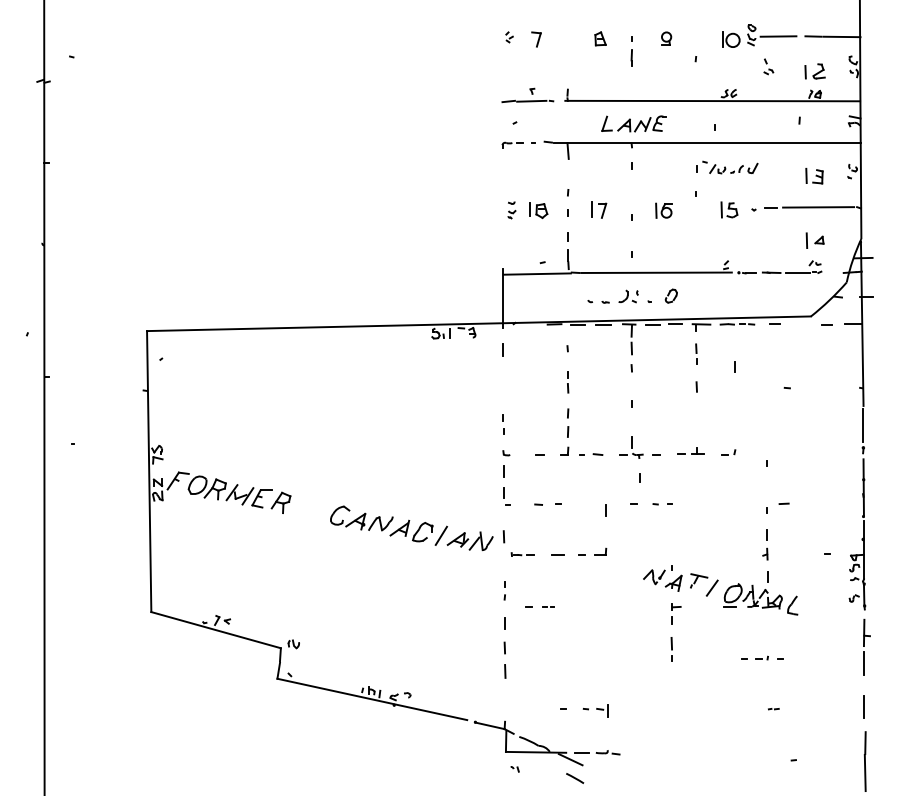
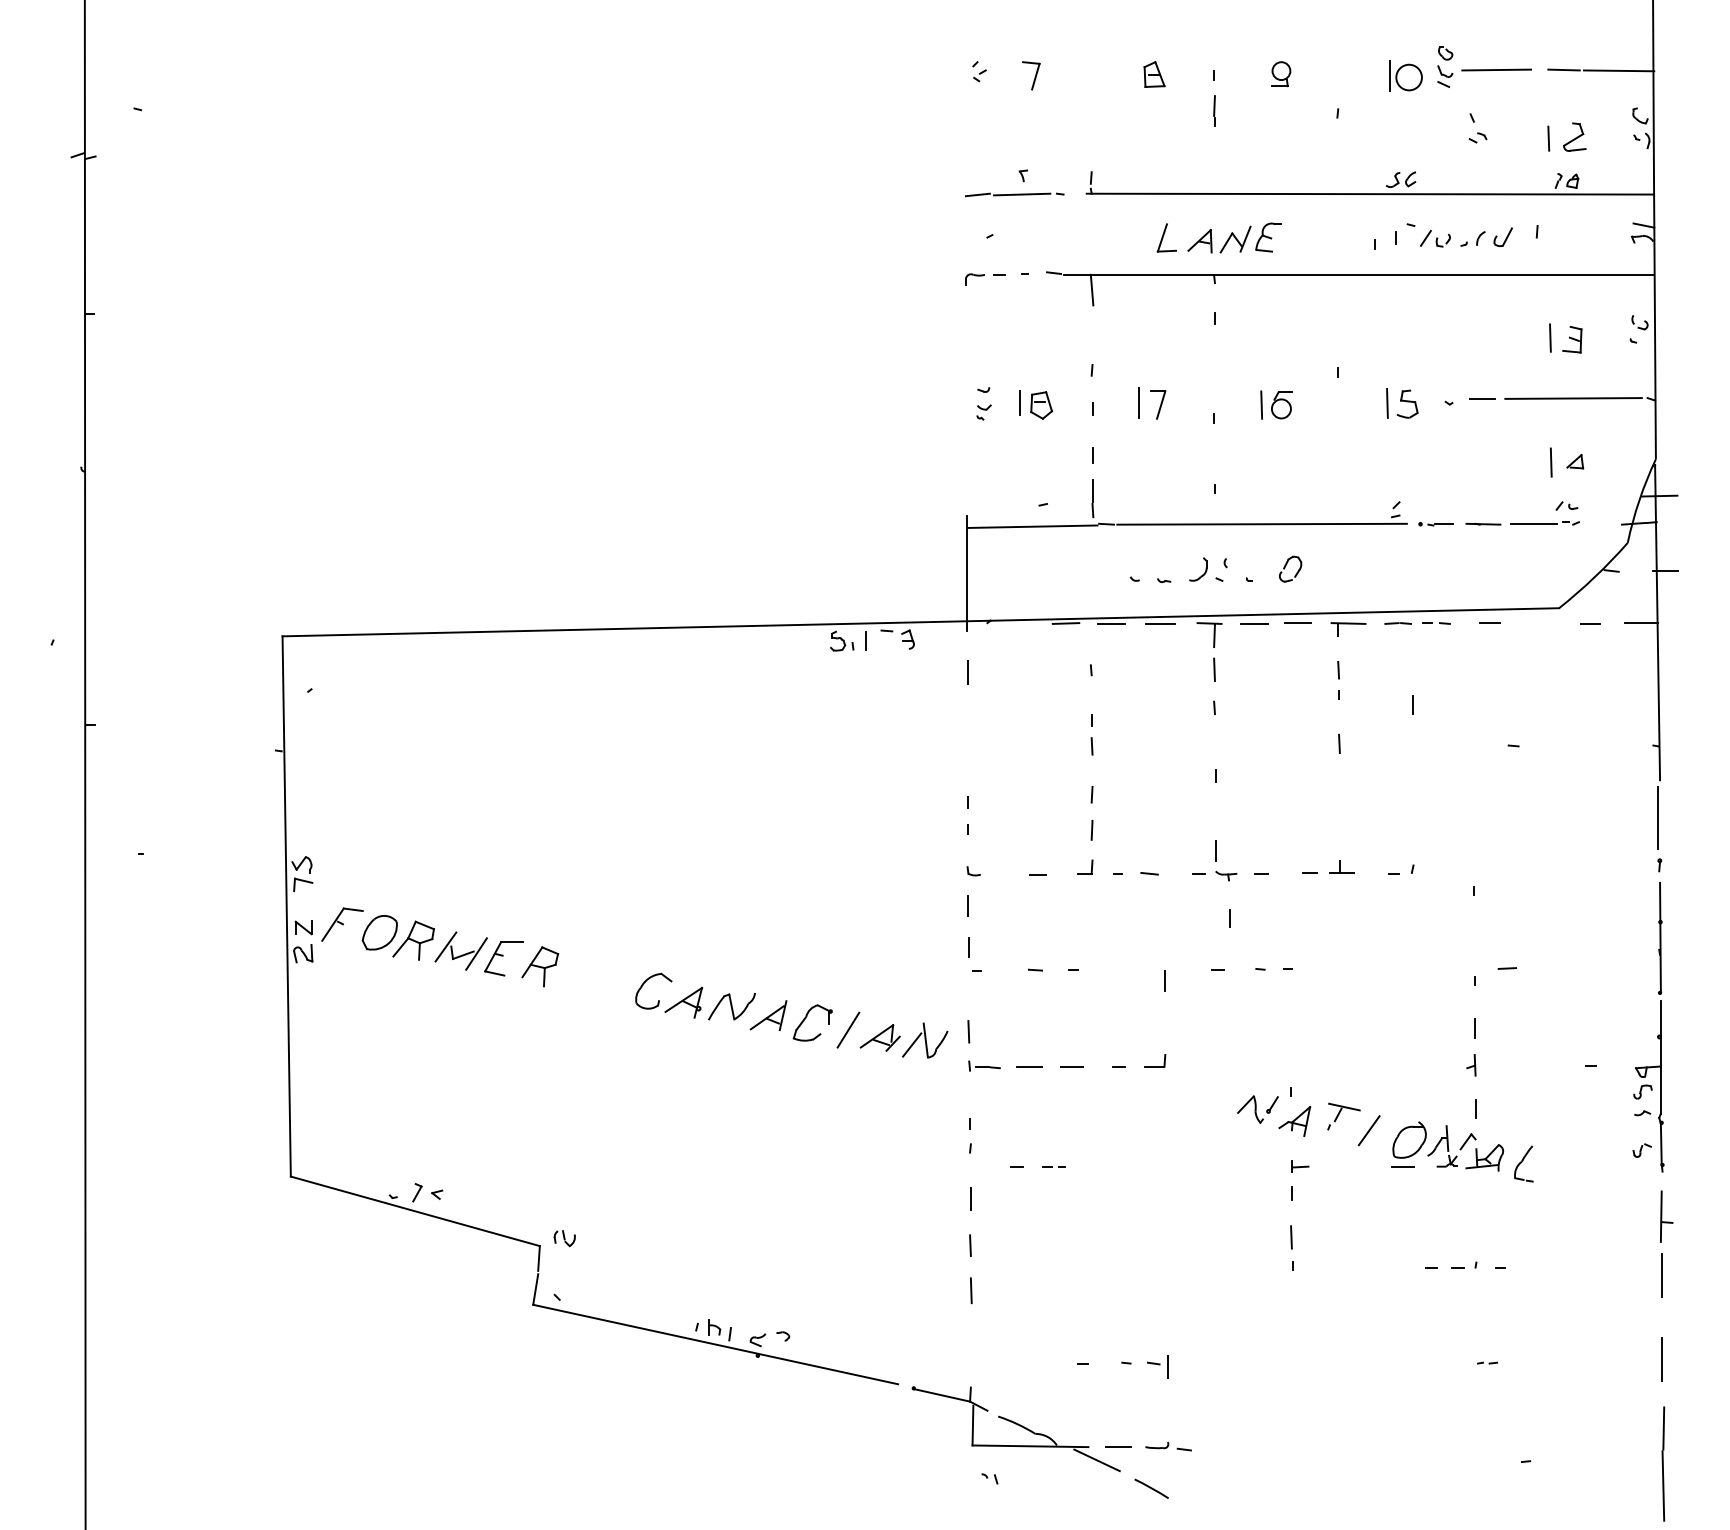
part: (727, 167) -> (1454, 235), moved
part: (522, 554) -> (1004, 1065), size x1.67
line: (575, 778) -> (1152, 1488), moved

